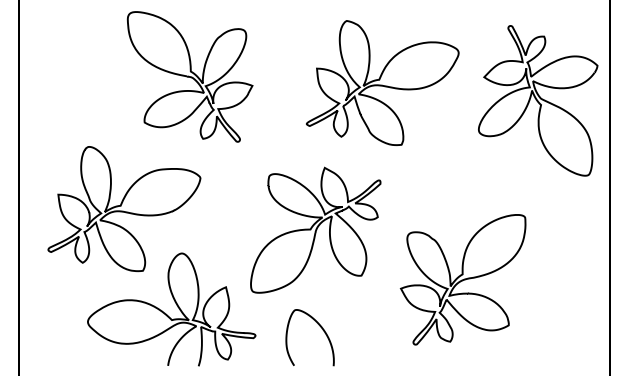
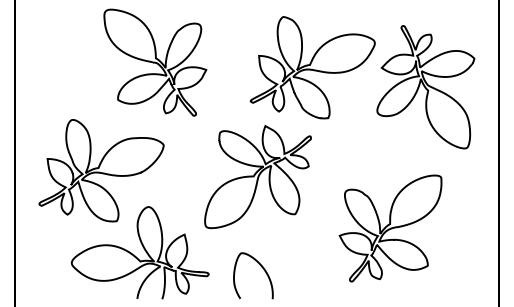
part: (537, 101) -> (425, 87), moved
part: (315, 230) -> (257, 177), moved
part: (463, 279) -> (390, 228), moved

